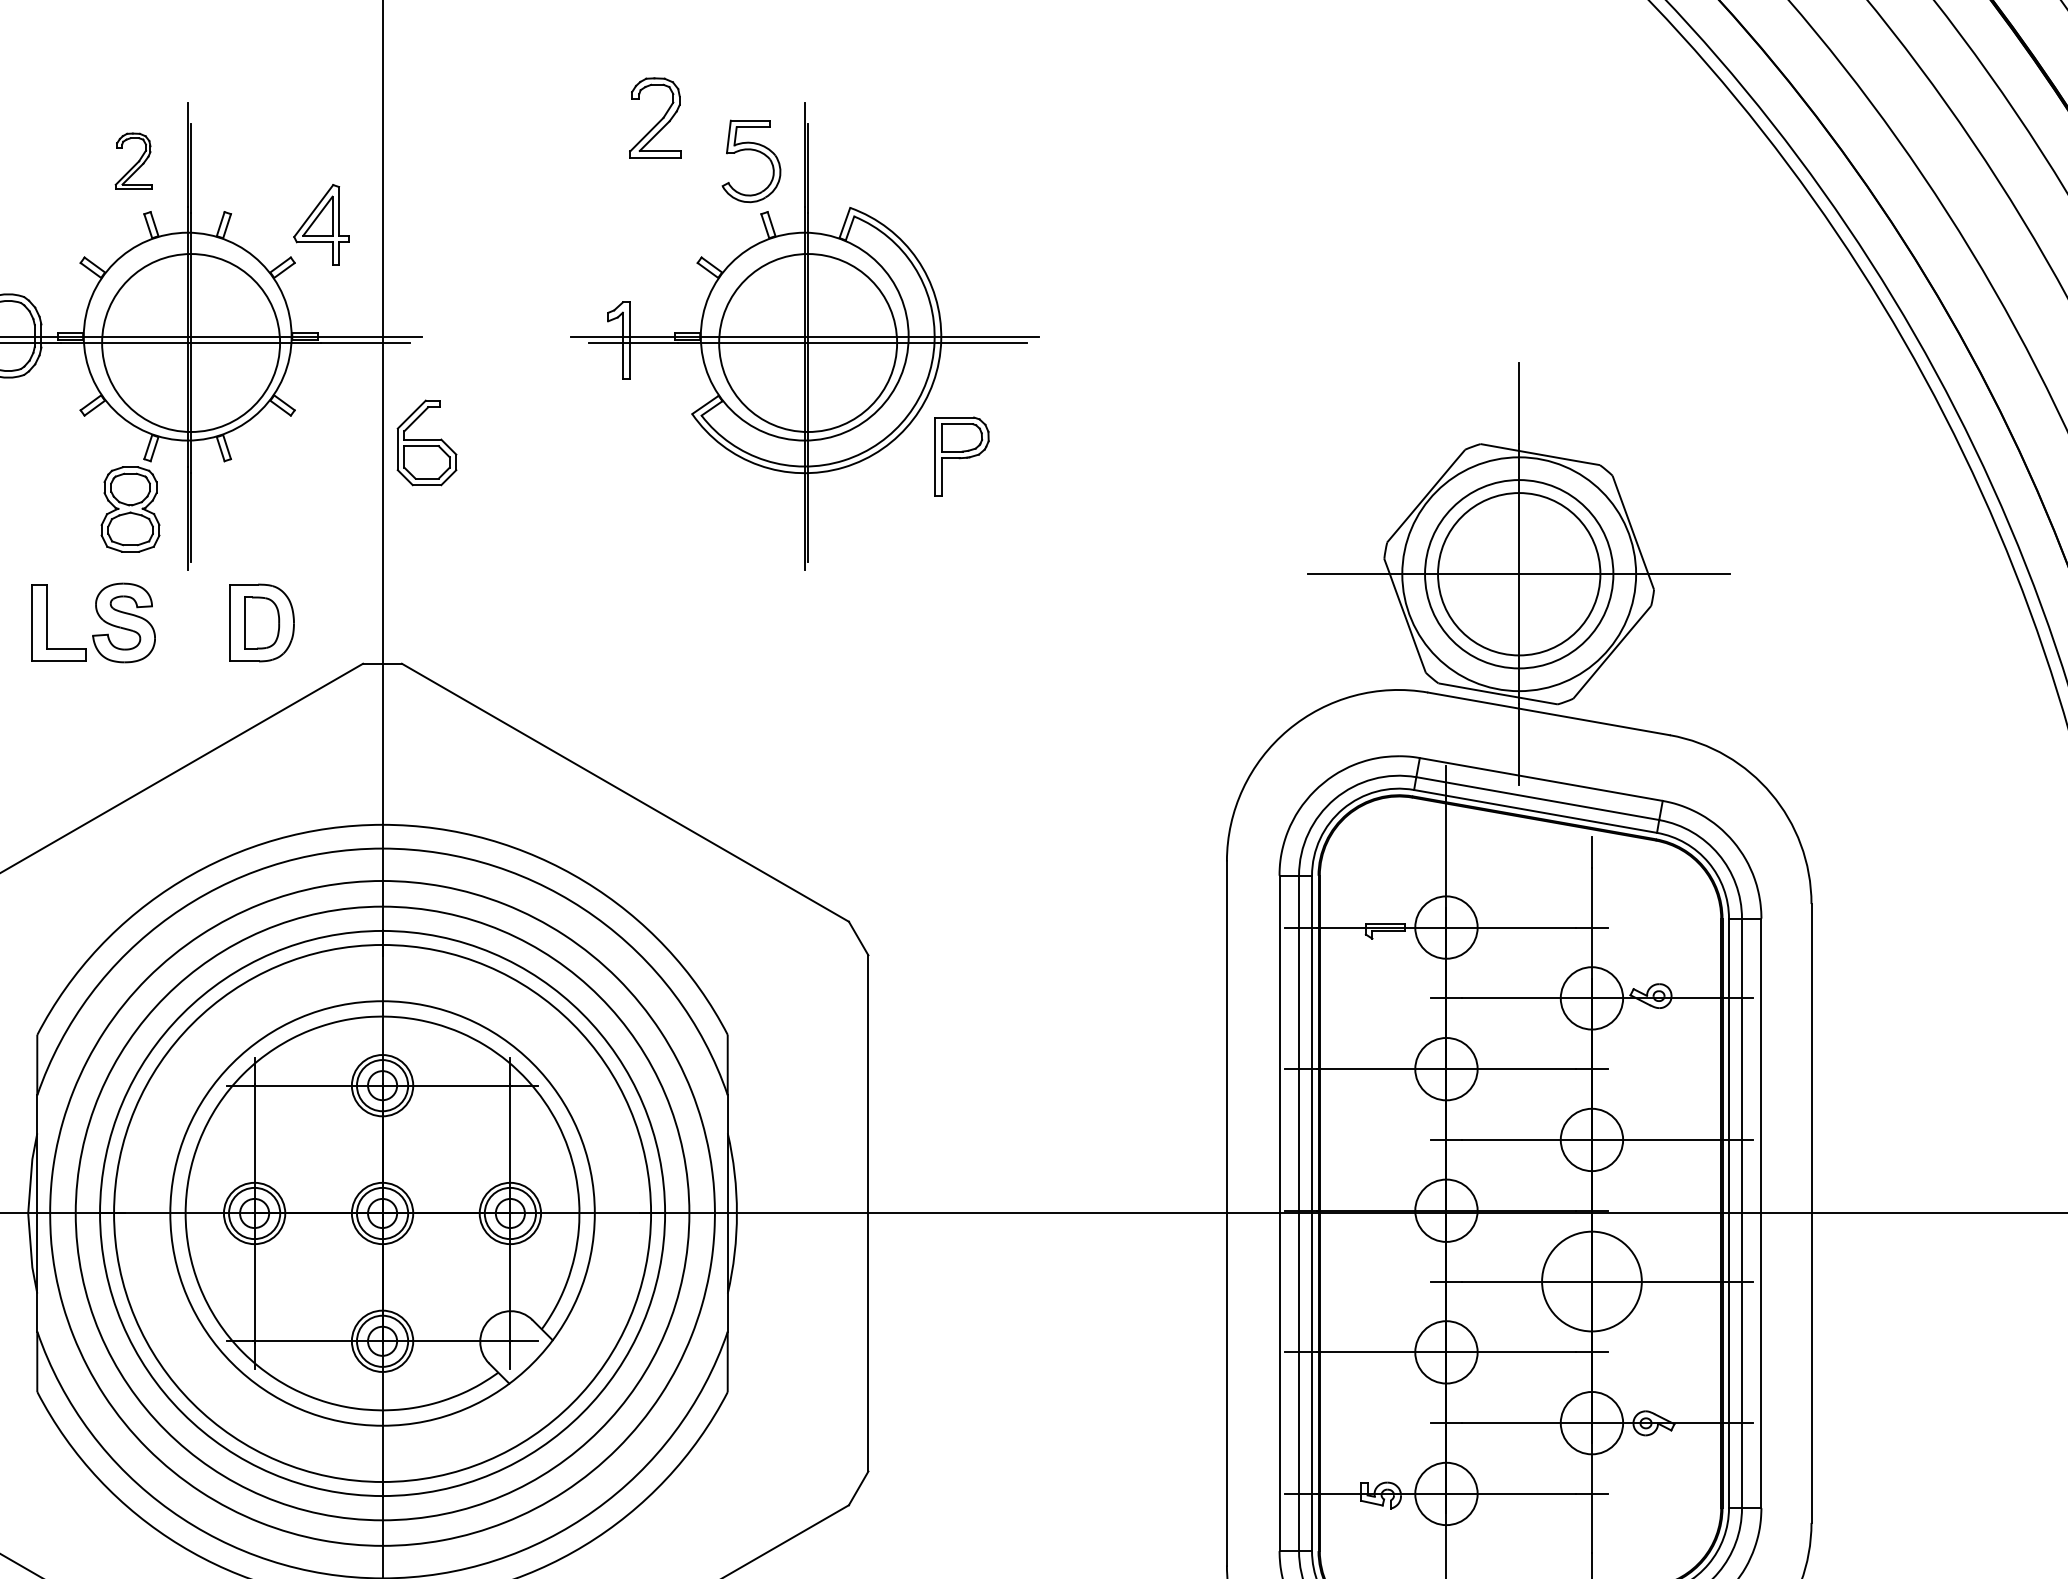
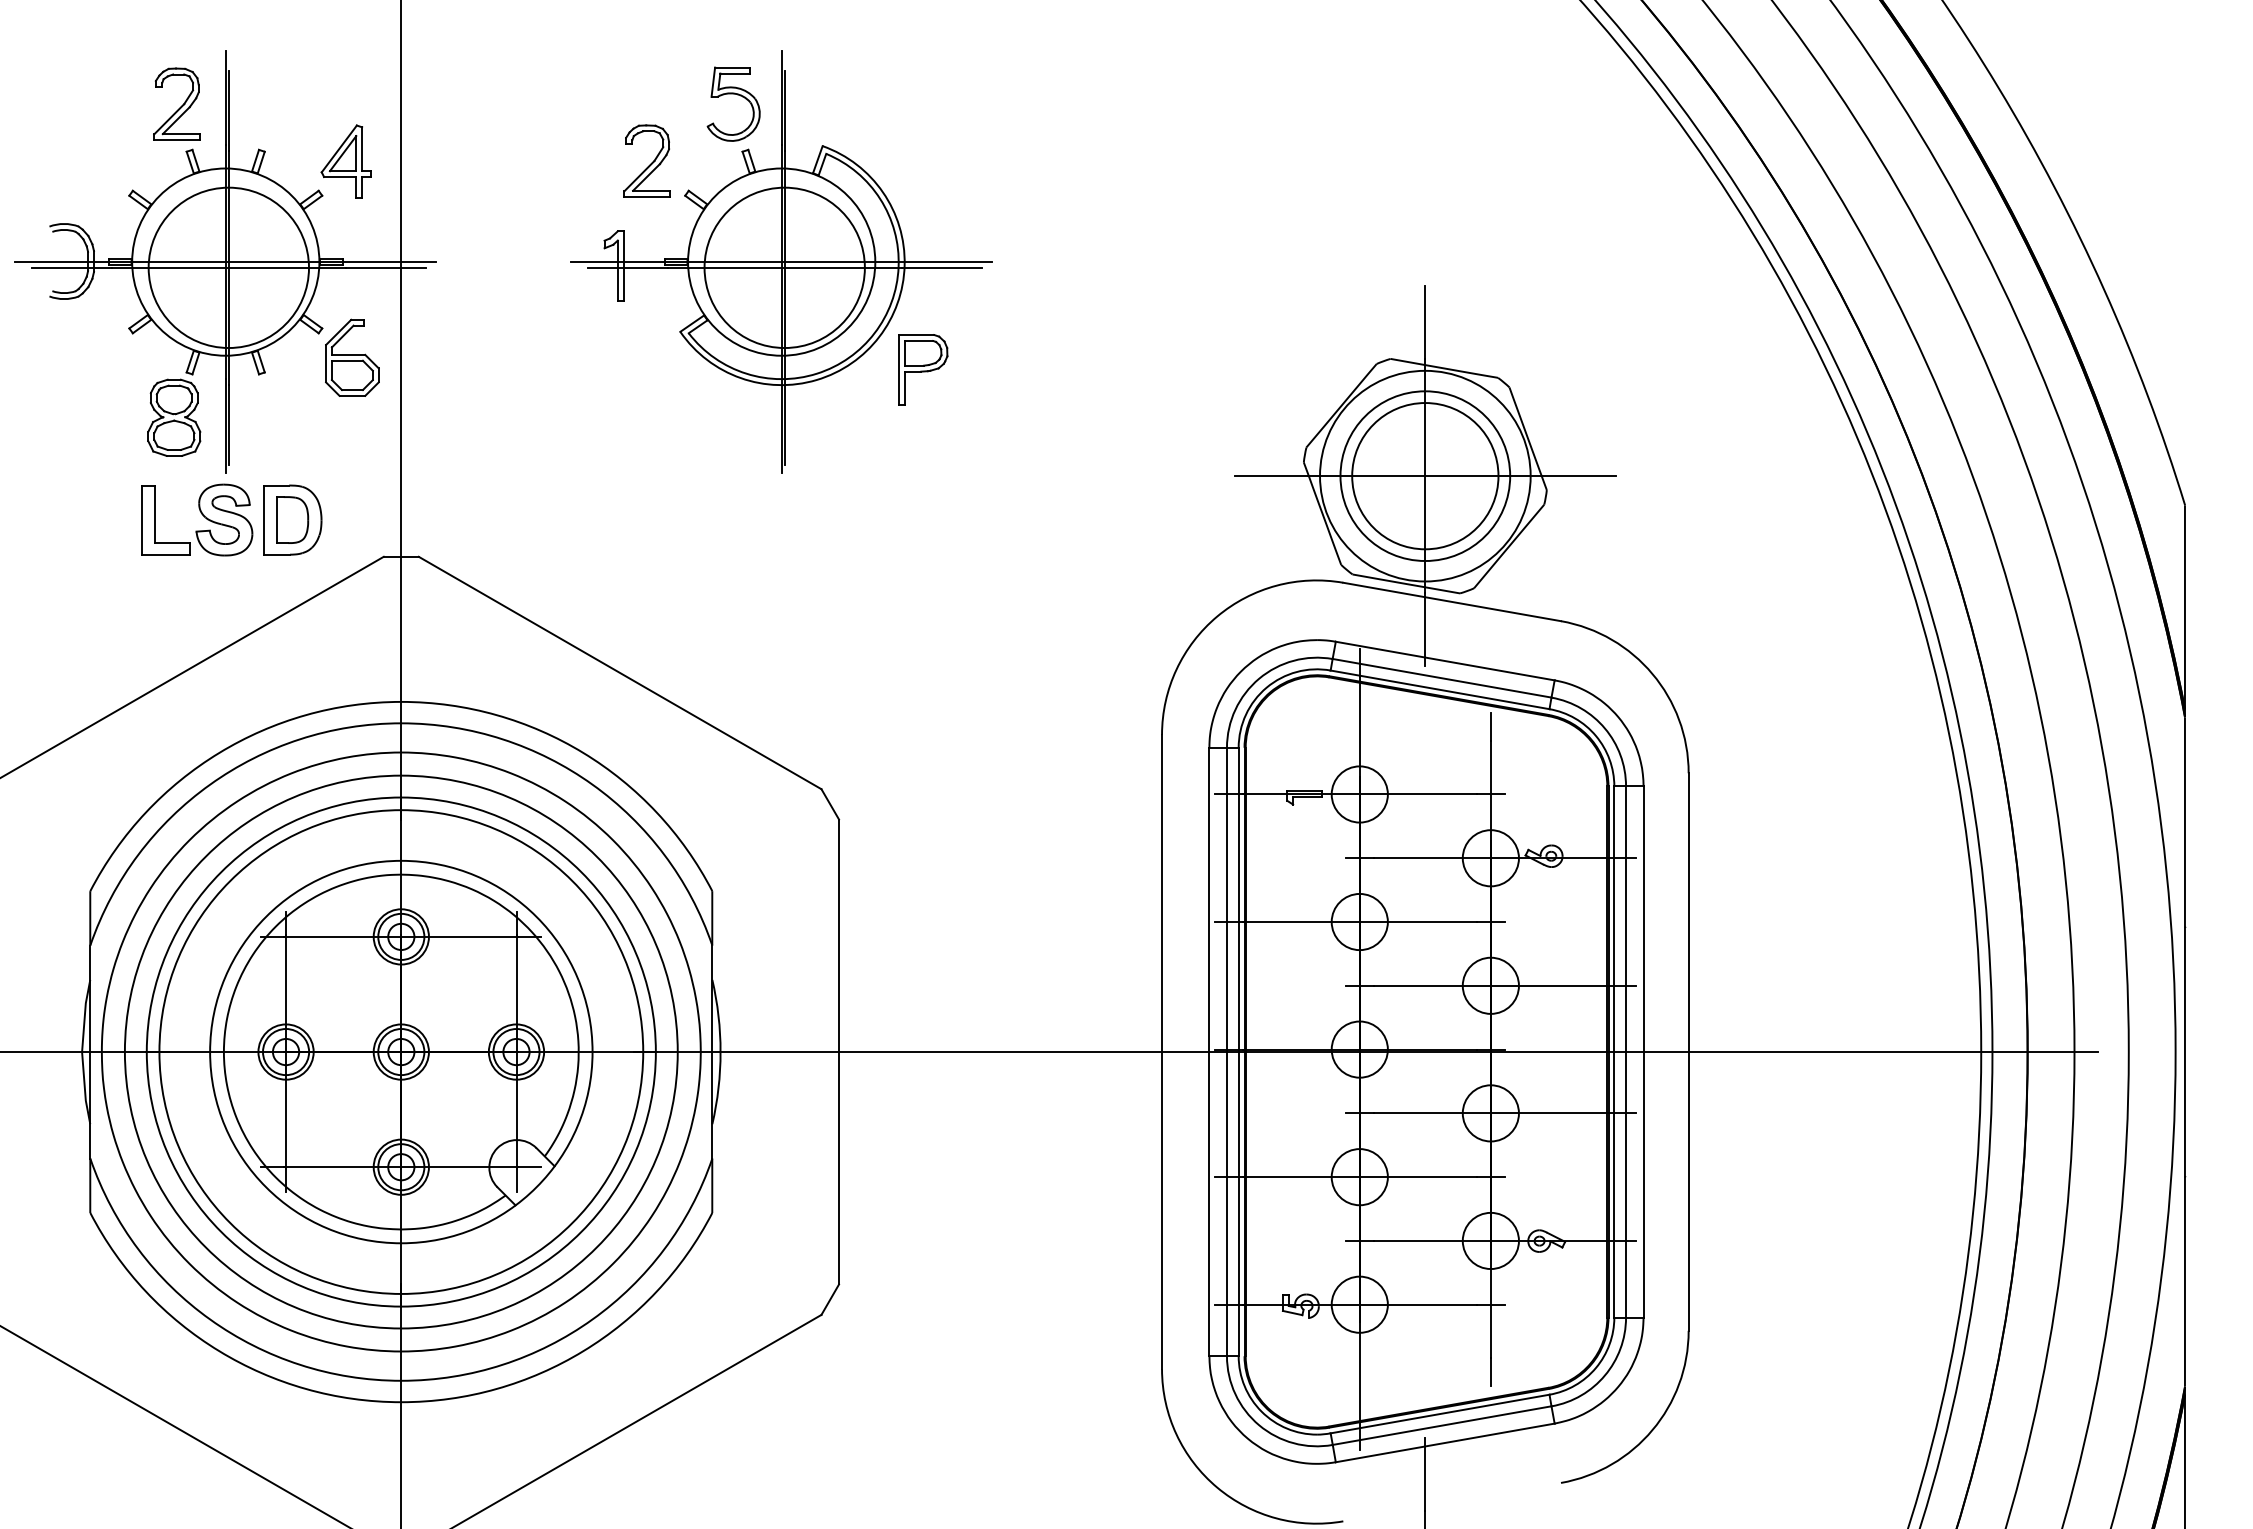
part: (654, 117) -> (646, 160), moved
part: (133, 160) -> (176, 103), size x1.43
part: (427, 442) -> (352, 357), moved
part: (98, 616) -> (201, 514), moved
circle: (1591, 1281) -> (1490, 1113), size x0.62

